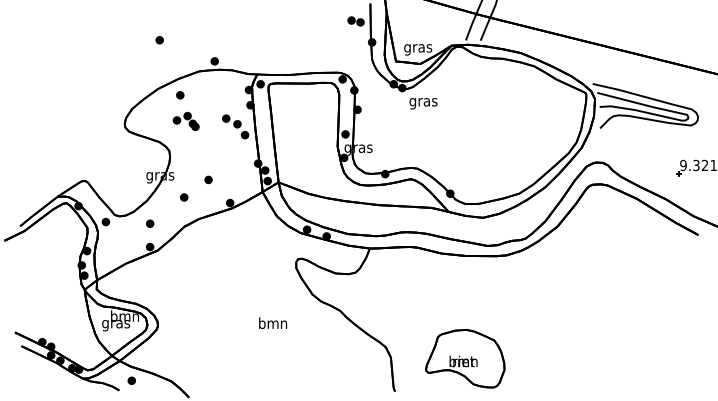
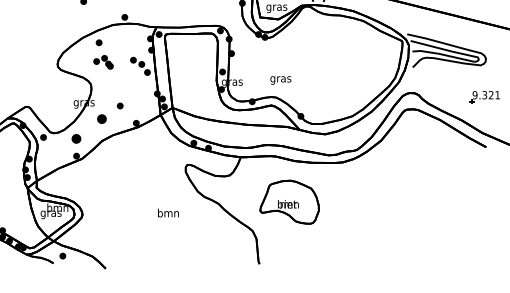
text: (423, 103) -> (280, 80), moved
part: (184, 197) -> (102, 119), size x1.6
part: (150, 223) -> (76, 138), size x1.6
part: (465, 358) -> (289, 202), moved

